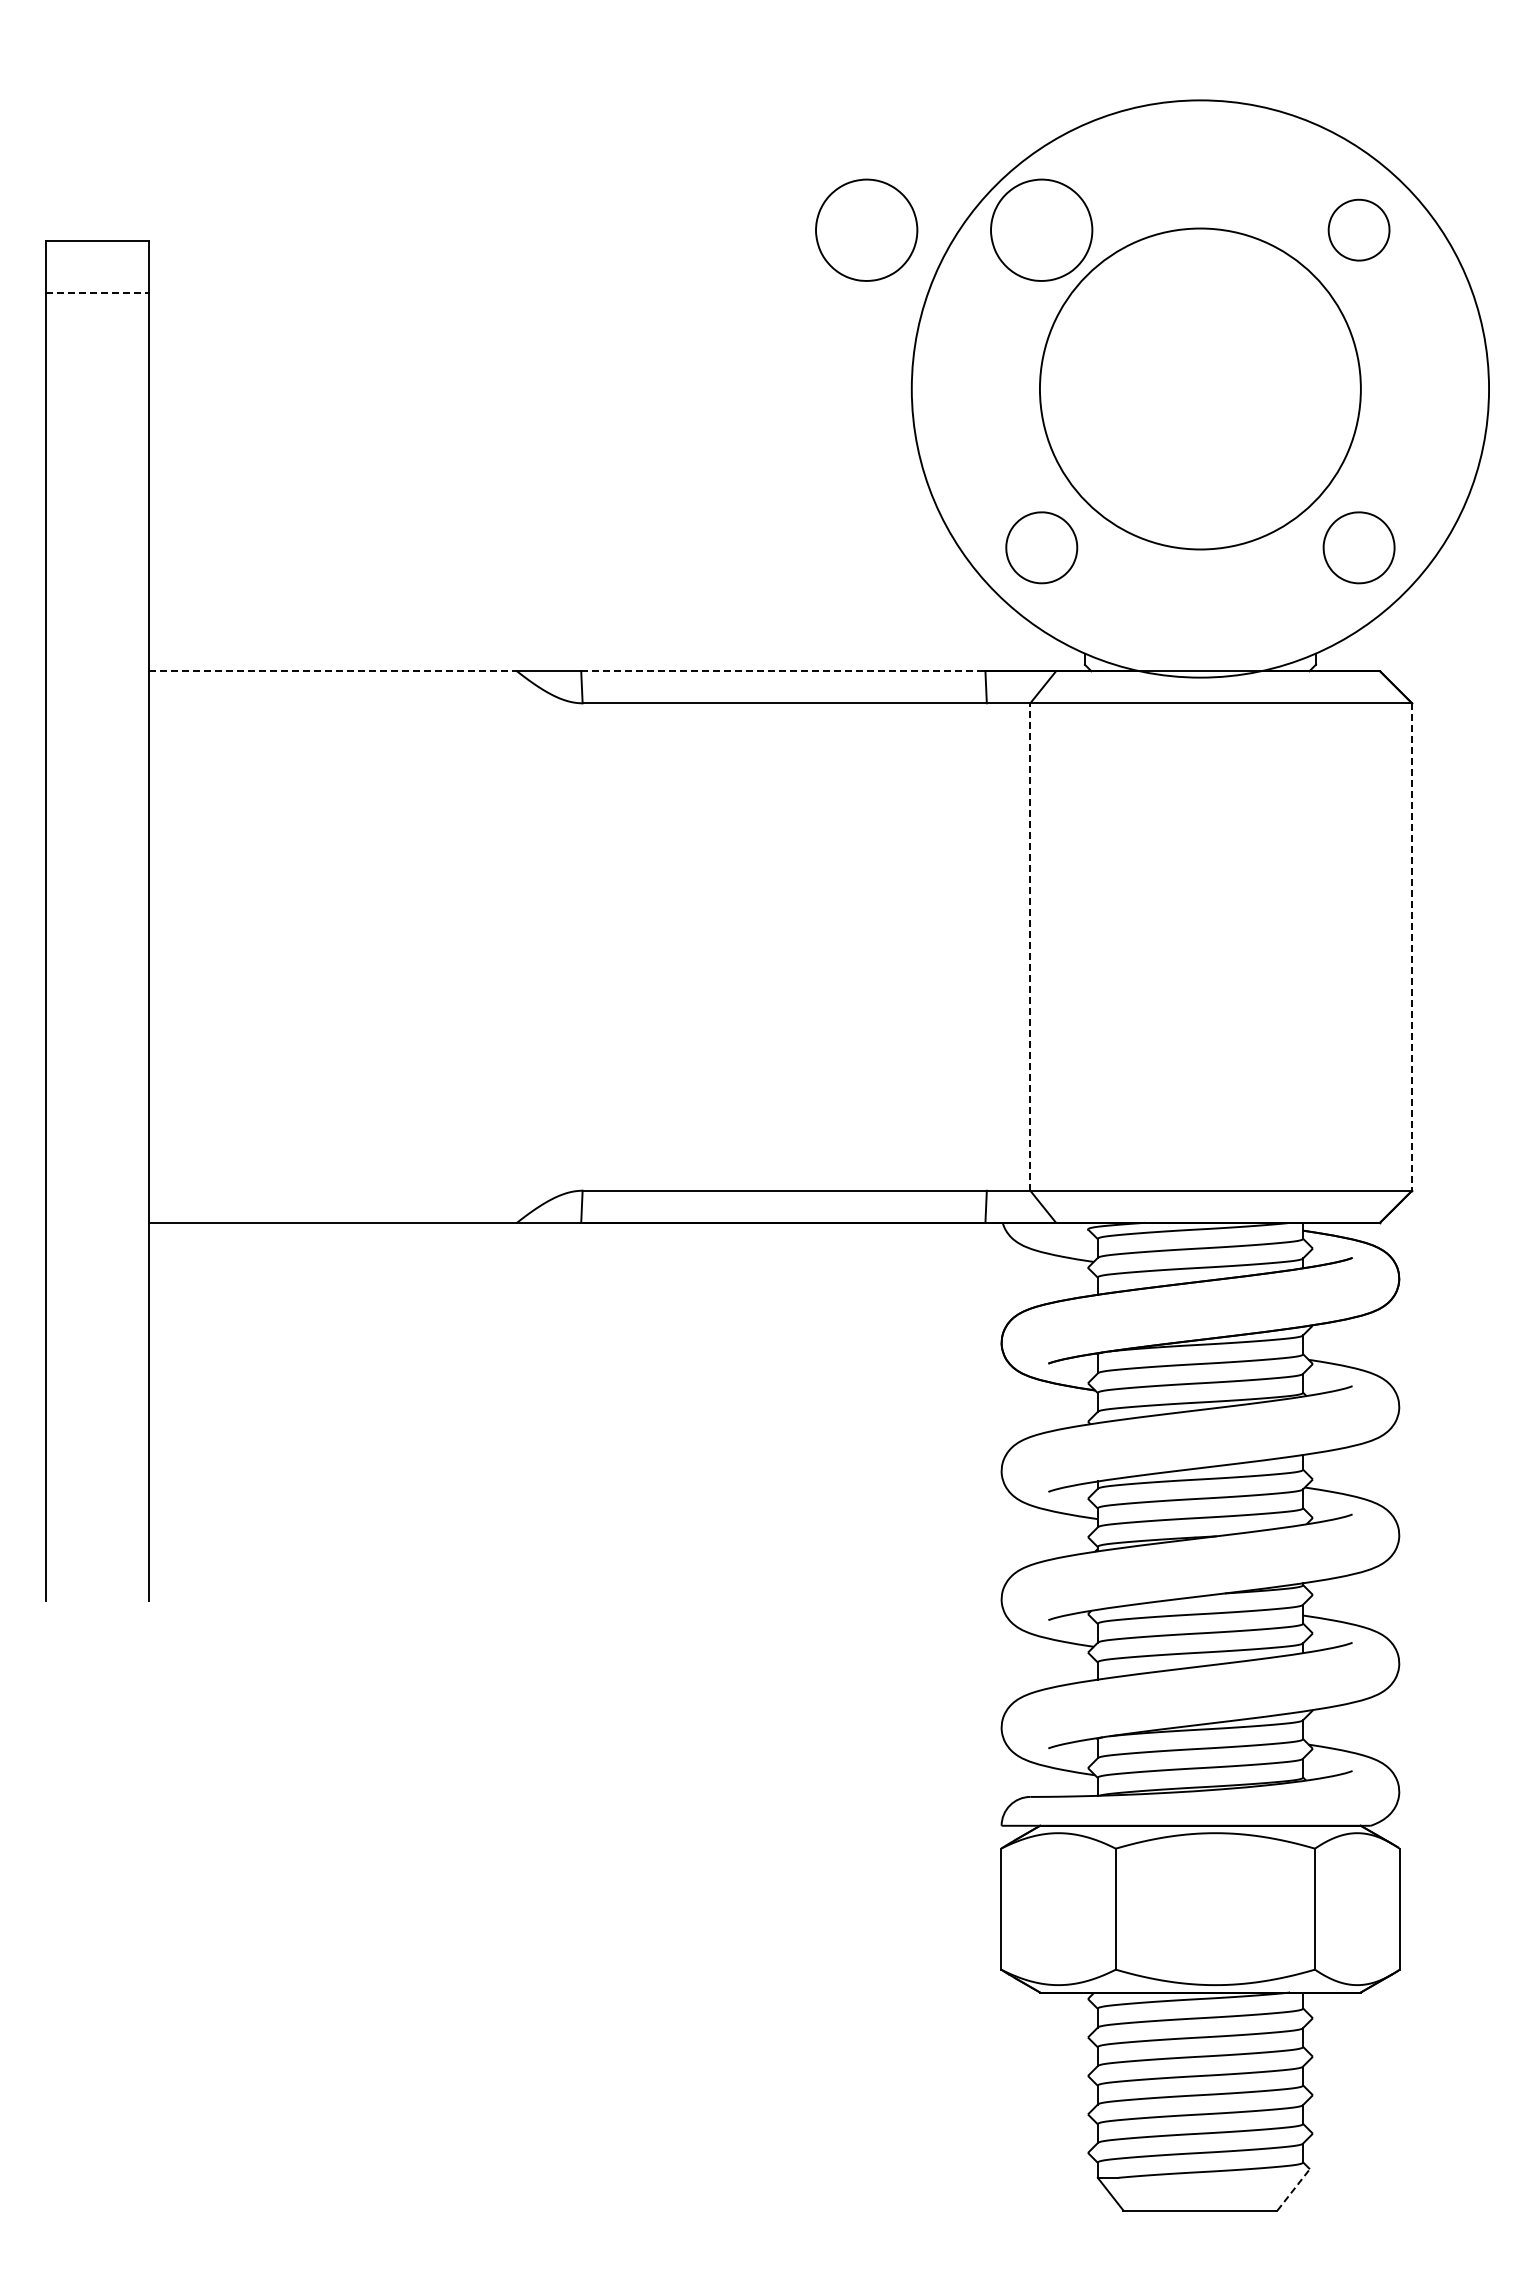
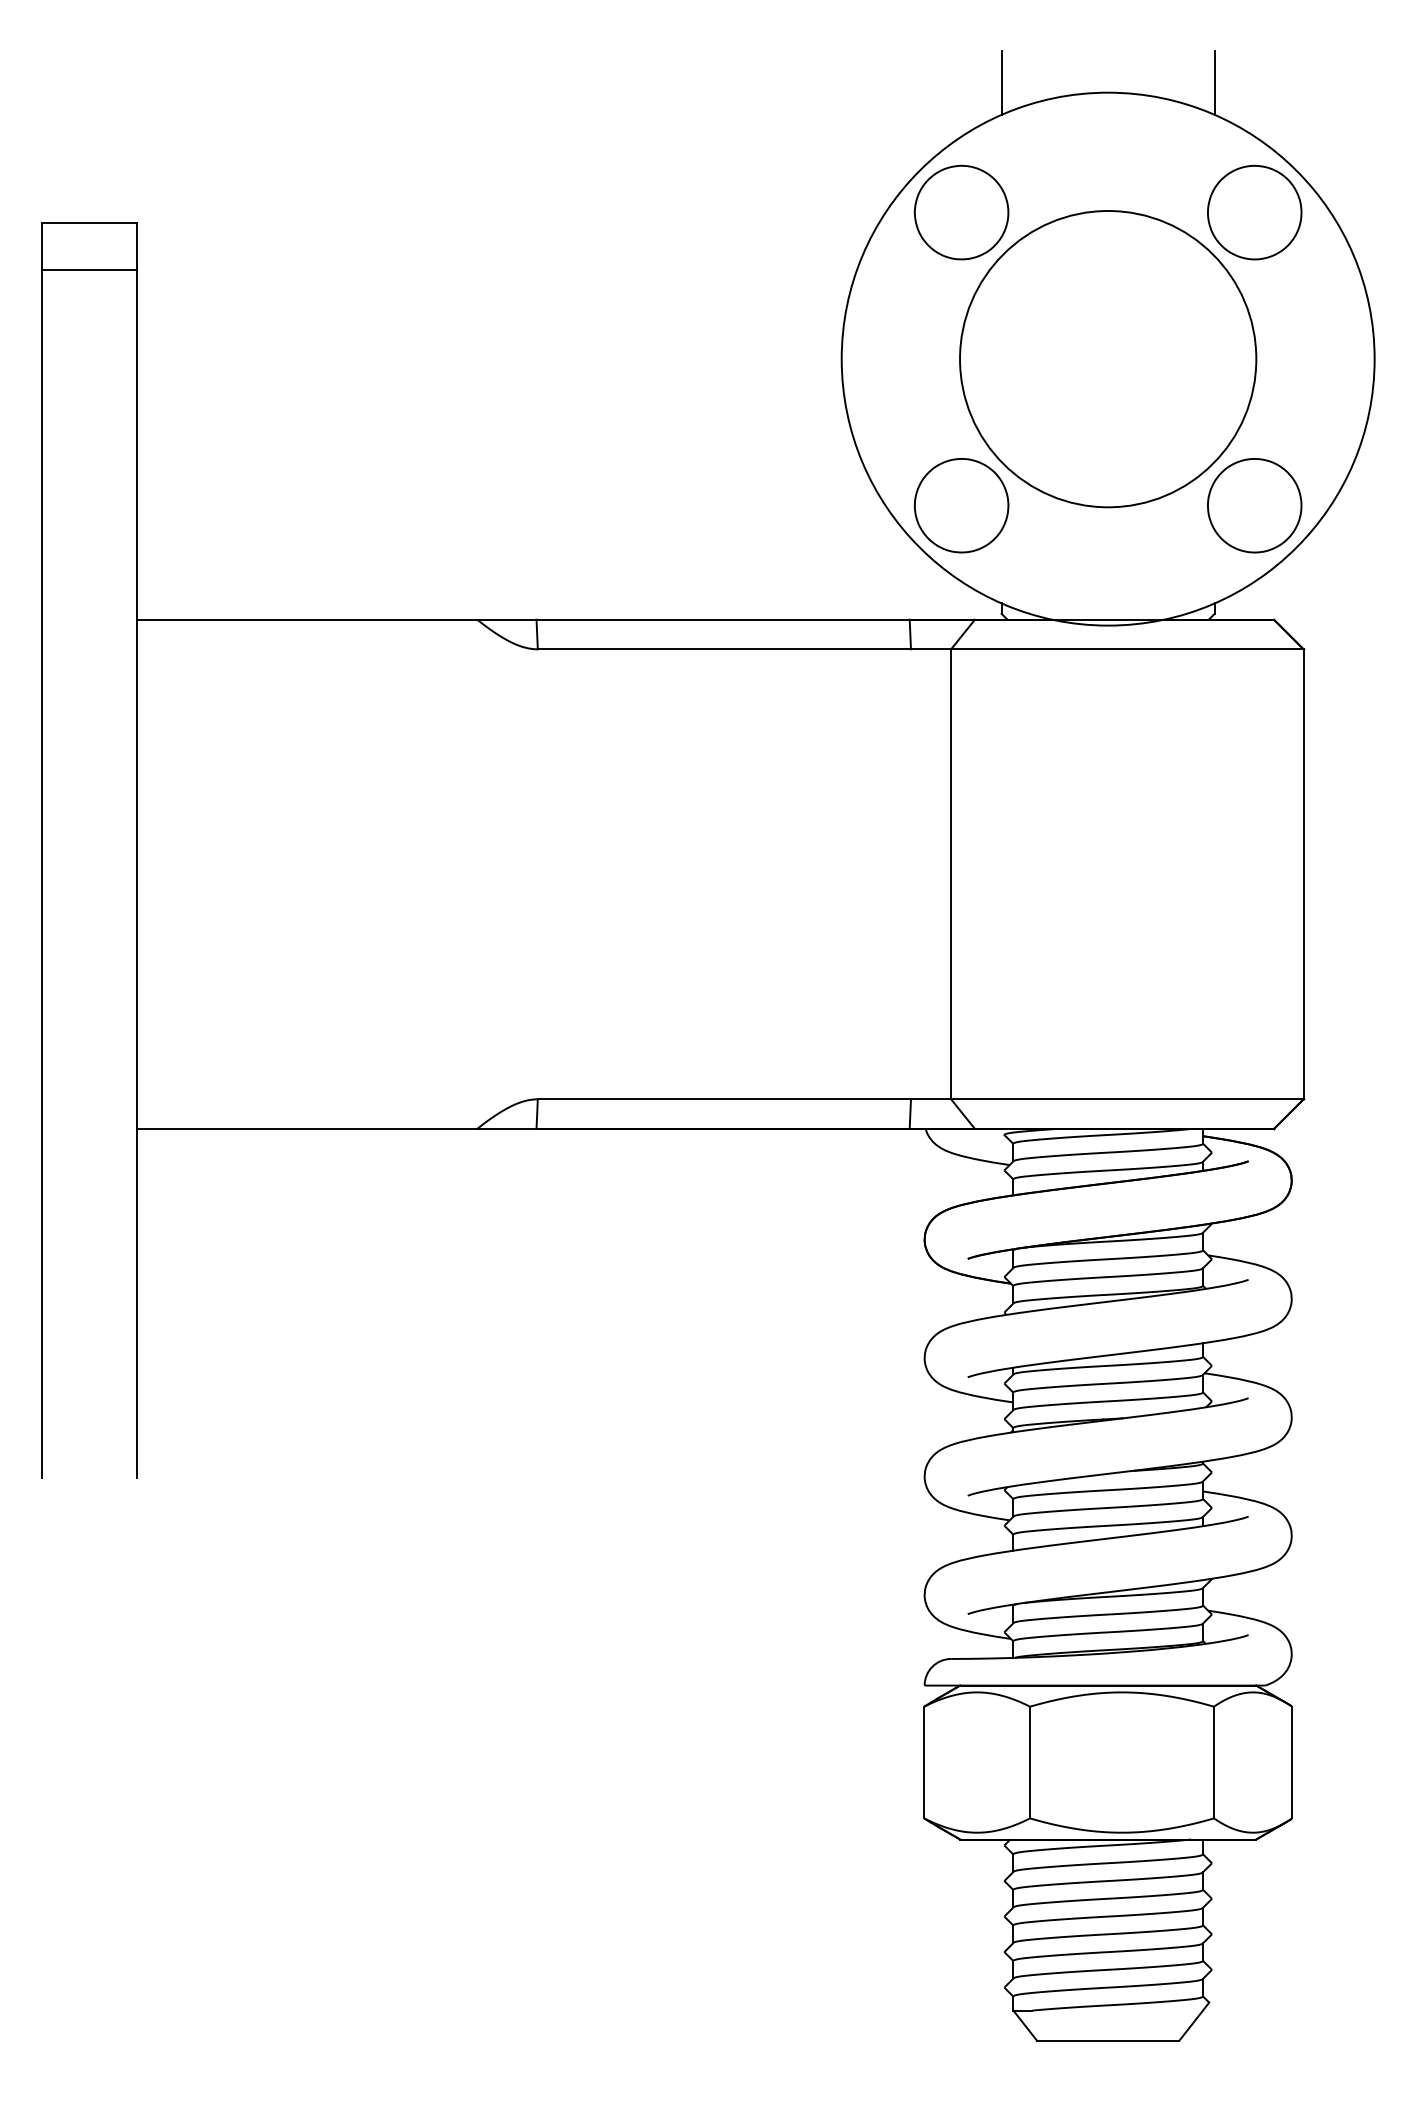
line: (1084, 89) -> (1001, 82), added
line: (1315, 89) -> (1214, 82), added
part: (866, 229) -> (799, 211), removed
part: (1358, 229) -> (1254, 211), size x1.67
line: (97, 292) -> (89, 270), dashed -> solid
part: (1041, 547) -> (961, 505), size x1.43
part: (1358, 547) -> (1254, 505), size x1.43
line: (333, 671) -> (307, 619), dashed -> solid
line: (783, 671) -> (723, 619), dashed -> solid
line: (1030, 947) -> (951, 874), dashed -> solid
line: (1412, 947) -> (1303, 874), dashed -> solid
line: (1293, 2189) -> (1194, 2021), dashed -> solid

